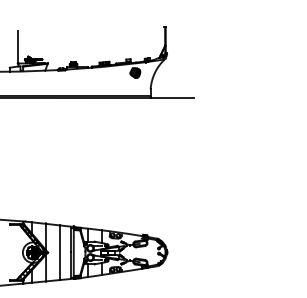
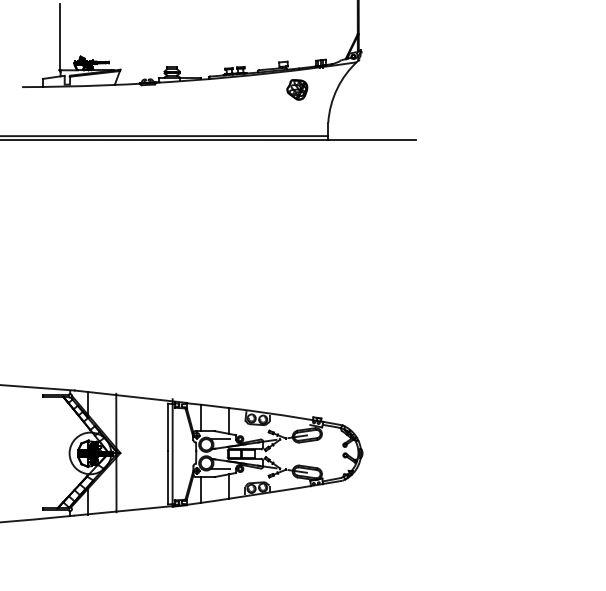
line: (59, 252) -> (143, 453), removed

